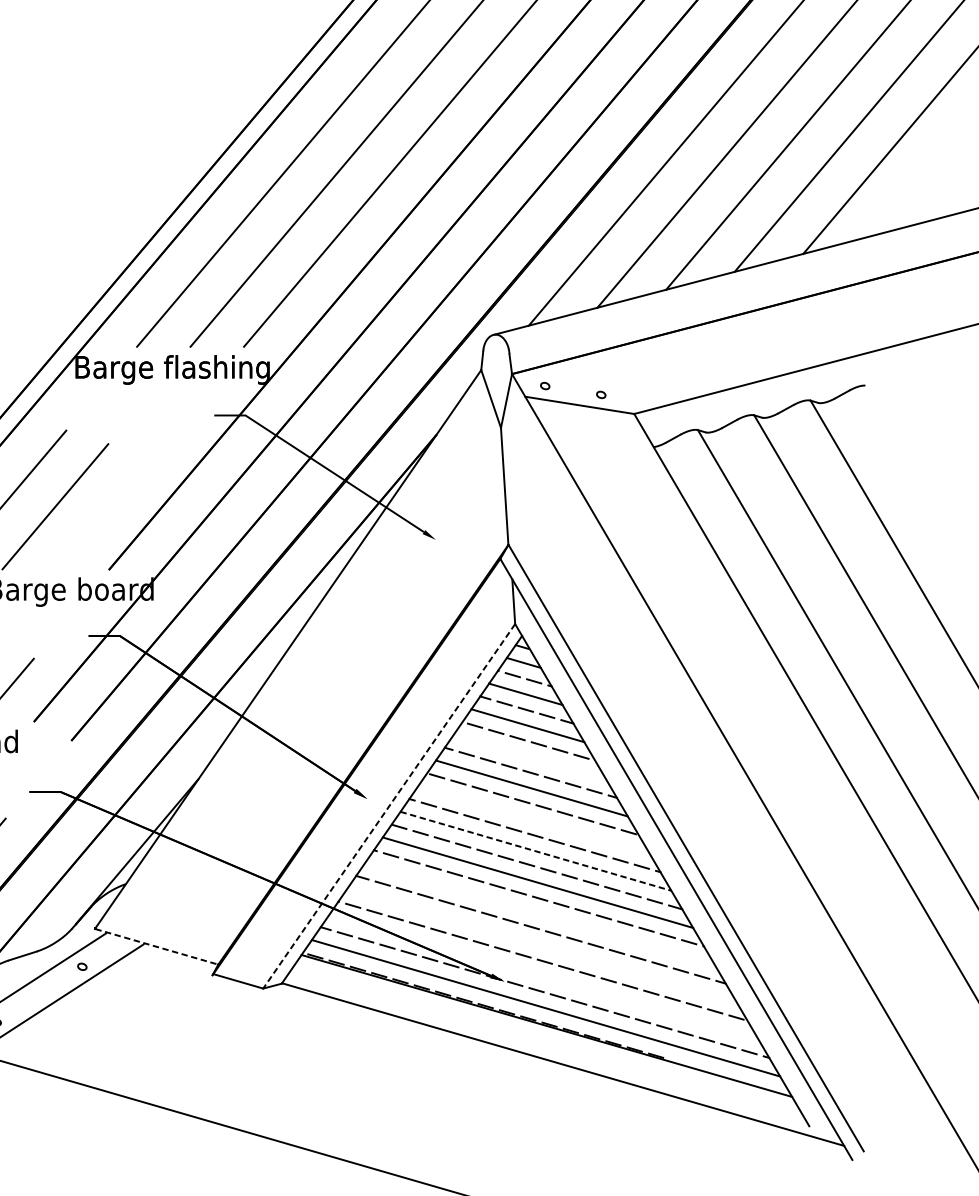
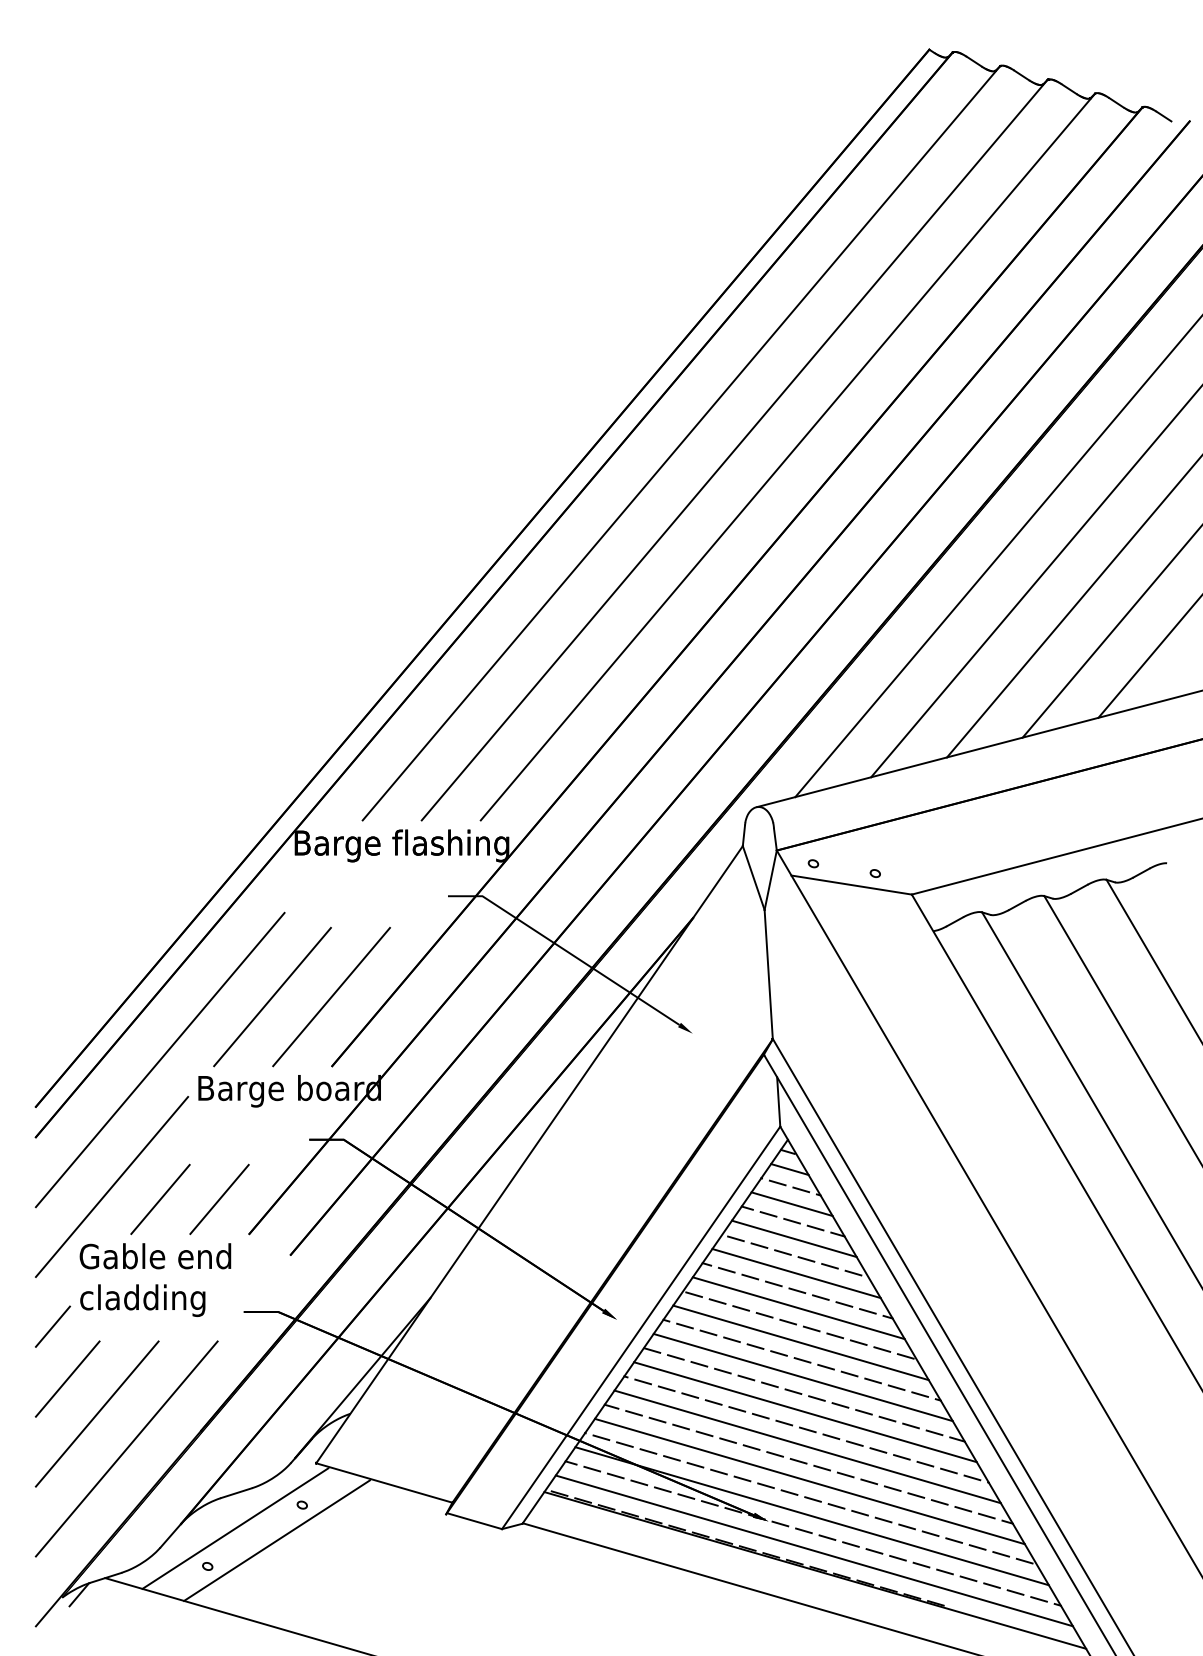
line: (108, 506) -> (331, 996), added
line: (529, 757) -> (796, 1273), added
line: (389, 805) -> (641, 1327), dashed -> solid
line: (533, 819) -> (800, 1342), added
line: (536, 851) -> (803, 1377), dashed -> solid
line: (539, 913) -> (807, 1446), added
line: (541, 945) -> (809, 1481), added
line: (156, 947) -> (384, 1483), dashed -> solid
line: (543, 977) -> (811, 1516), added

